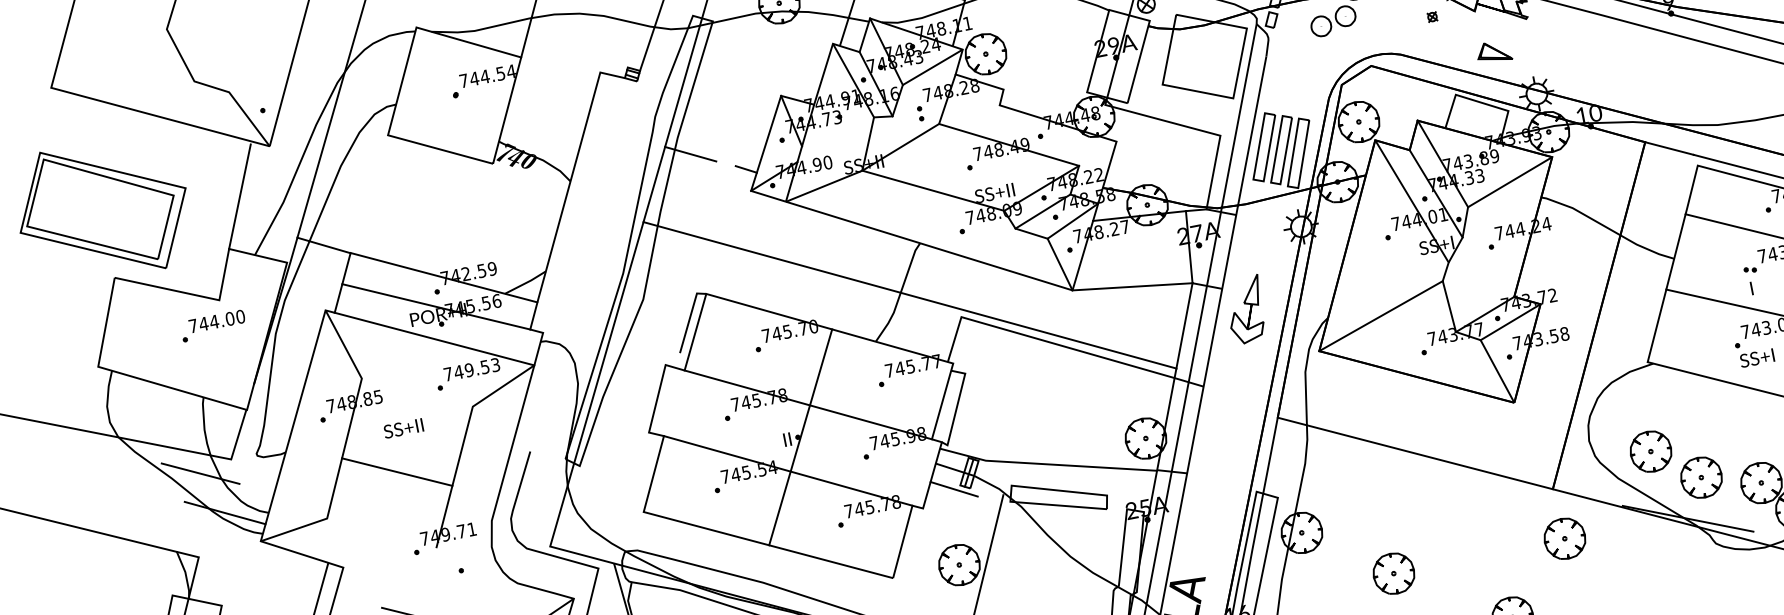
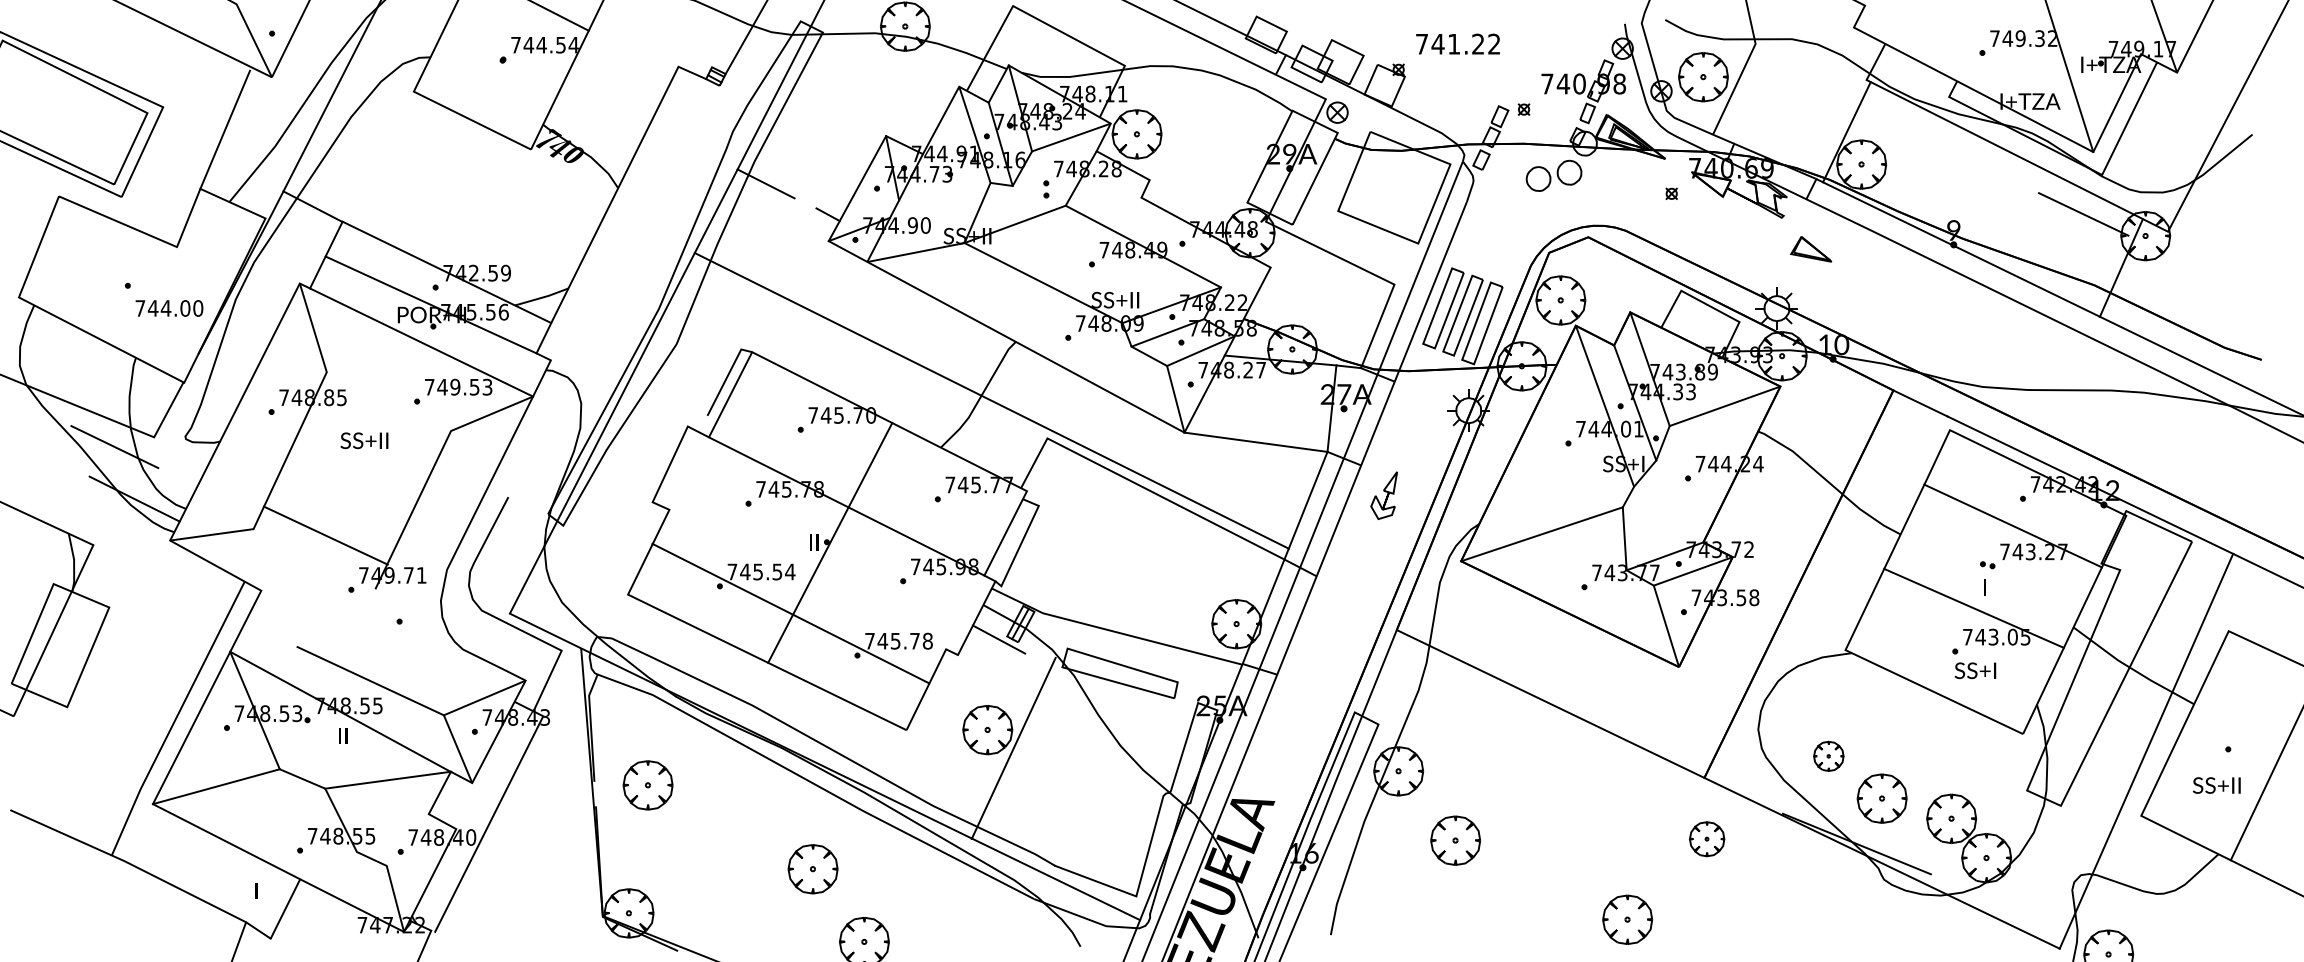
part: (1494, 52) -> (1811, 249), moved
part: (1245, 309) -> (1383, 495), size x0.6
text: (217, 321) -> (169, 308), moved
part: (1650, 451) -> (1828, 756), size x0.6
line: (787, 470) -> (790, 613), moved
line: (396, 472) -> (325, 535), moved
part: (1564, 539) -> (1706, 839), size x0.7
part: (1393, 573) -> (1455, 840), moved

